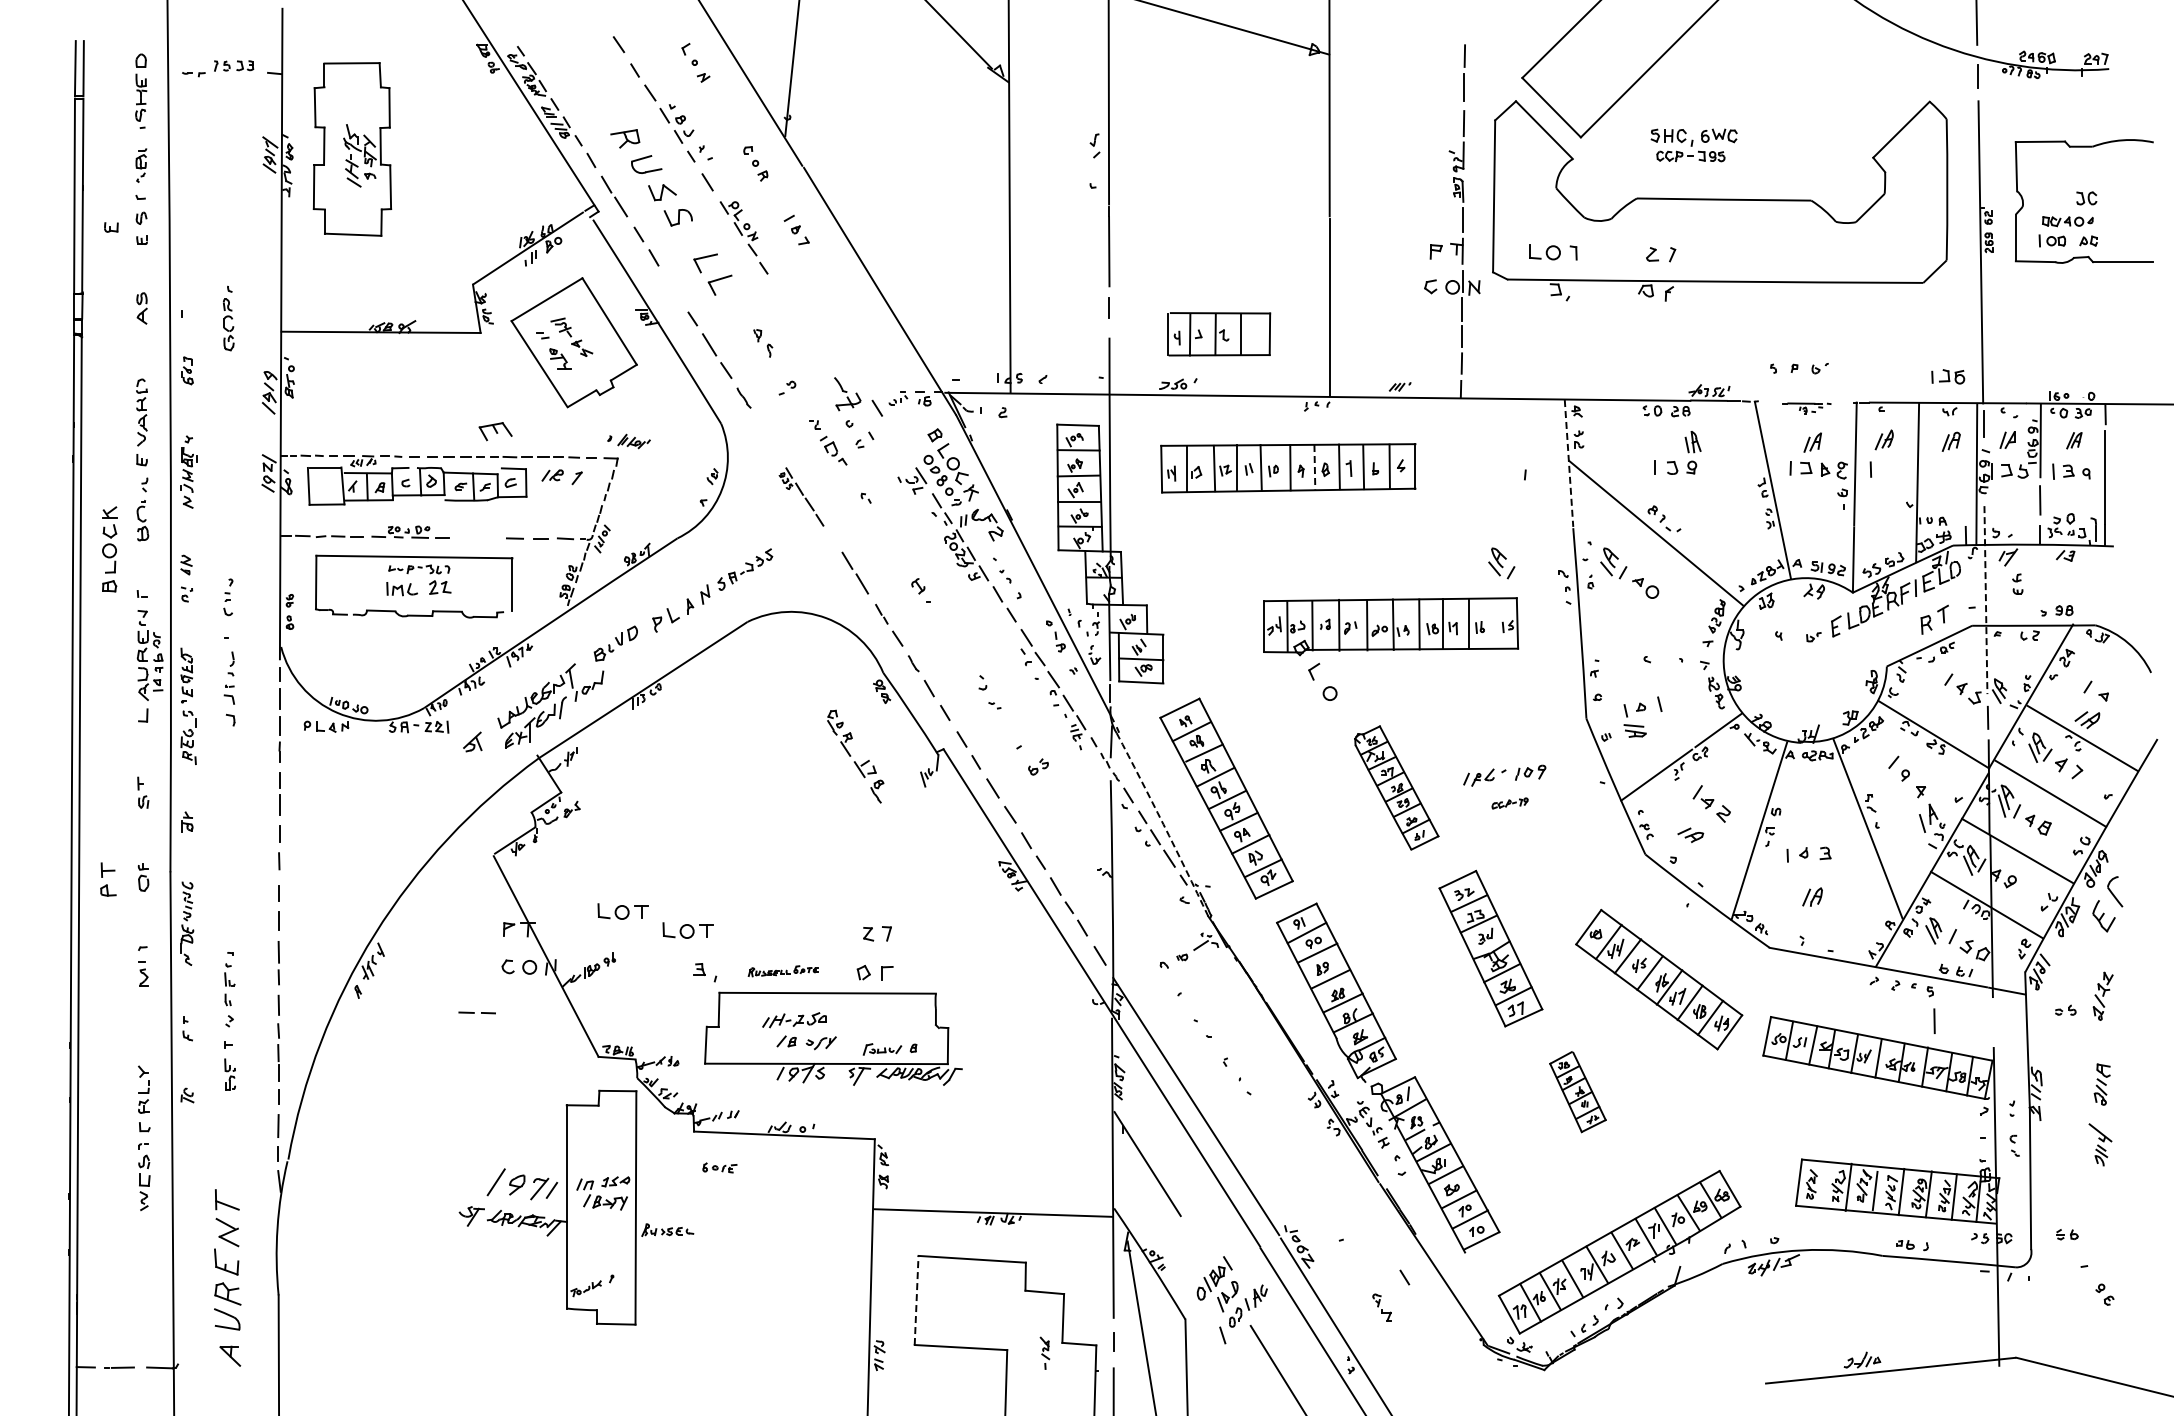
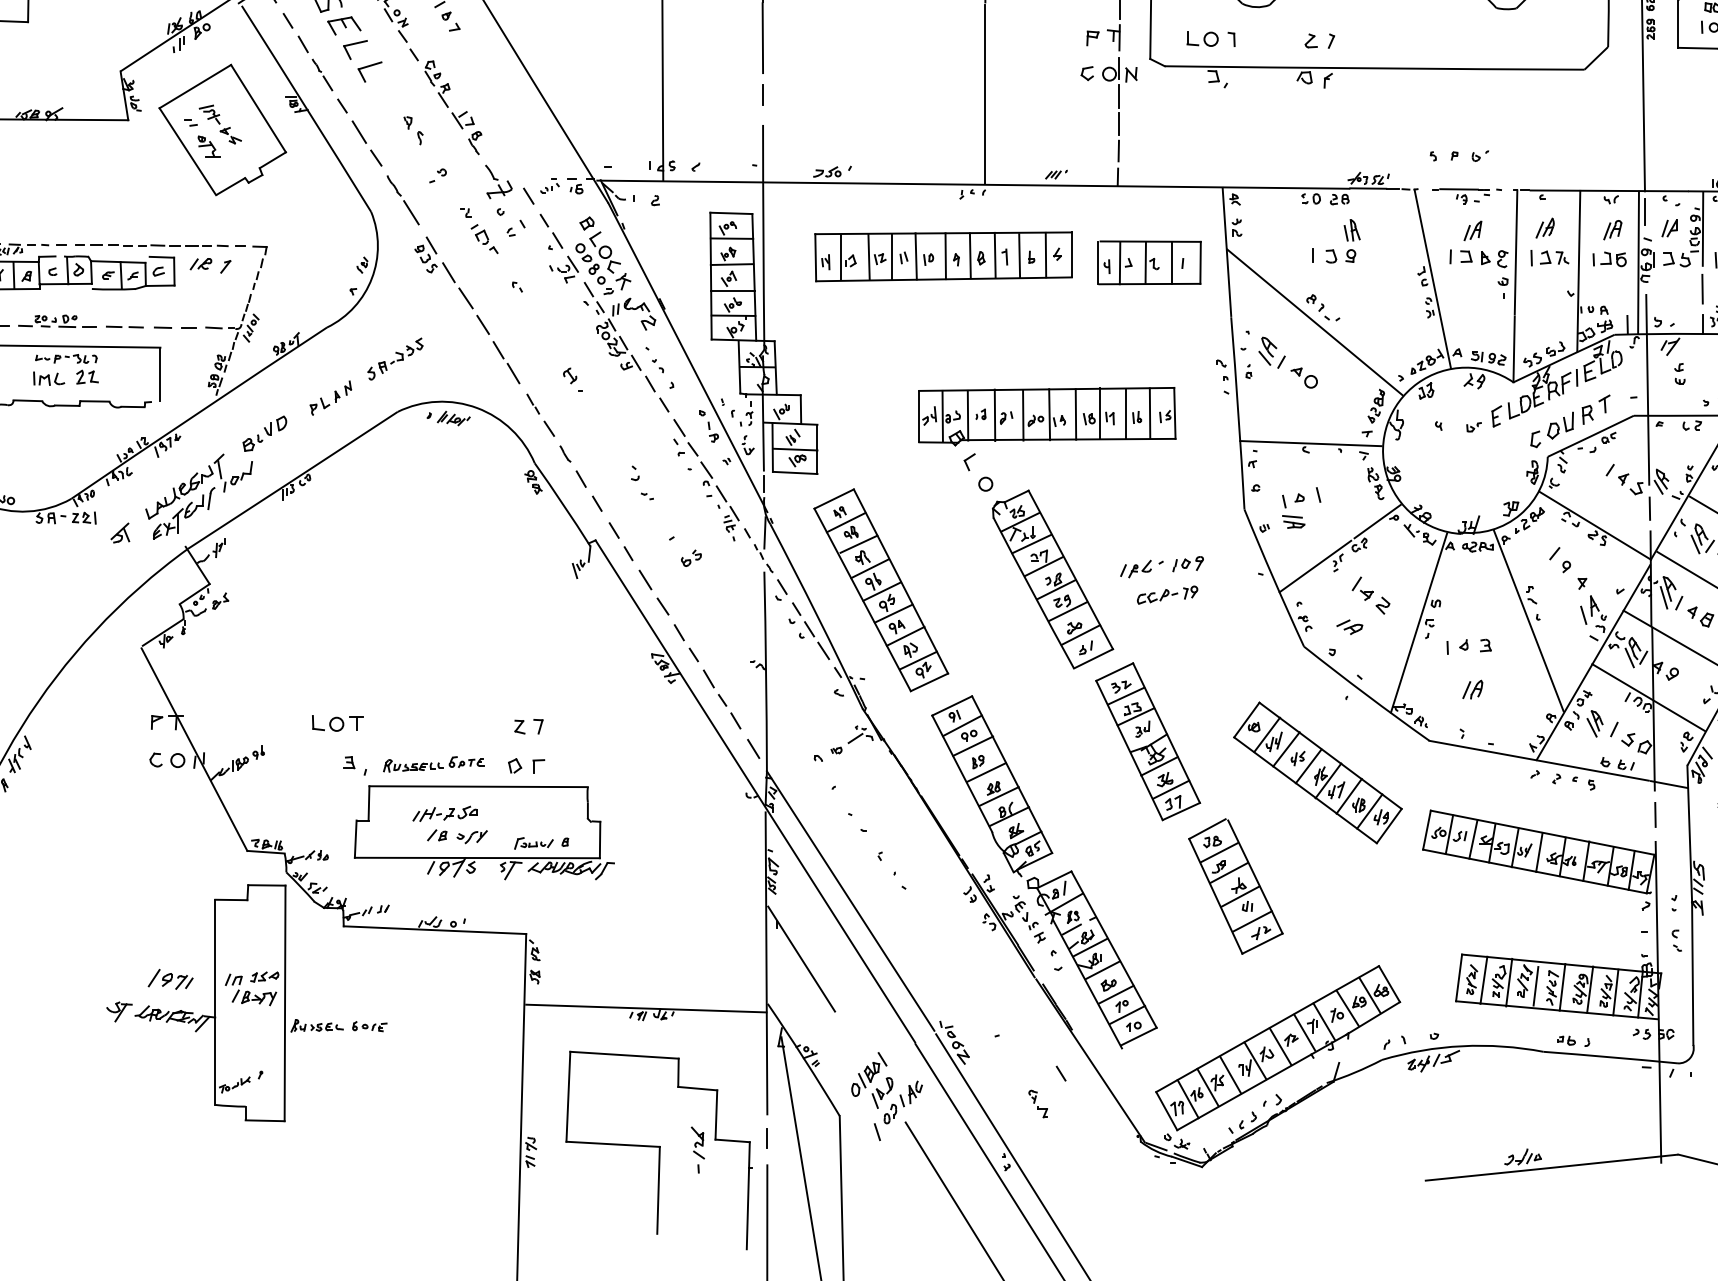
part: (672, 288) -> (321, 75), added
part: (1219, 334) -> (1149, 263), moved
part: (1948, 376) -> (1609, 259), moved
part: (1806, 408) -> (1466, 196), size x1.43
line: (760, 424) -> (410, 212), added
part: (495, 431) -> (344, 25), moved
part: (628, 441) -> (448, 418), moved
part: (899, 443) -> (551, 231), added
line: (1569, 463) -> (1227, 251), dashed -> solid
line: (1314, 467) -> (970, 255), dashed -> solid
part: (1893, 469) -> (1554, 258), added
part: (801, 496) -> (452, 285), size x1.67
part: (1501, 563) -> (1158, 352), removed
line: (1985, 600) -> (1647, 390), dashed -> solid
part: (681, 607) -> (331, 397), size x0.71
line: (1492, 623) -> (1149, 413), added
part: (1890, 639) -> (1551, 429), added
line: (1652, 652) -> (1311, 442), added
part: (855, 756) -> (453, 107), moved
part: (1396, 787) -> (1052, 579), size x1.43
part: (1509, 803) -> (1166, 595), size x1.67
arc: (1163, 824) -> (817, 616), dashed -> solid
part: (622, 911) -> (271, 704), removed
part: (783, 971) -> (434, 764), size x1.43
line: (474, 1012) -> (122, 326), moved
line: (1934, 1020) -> (1655, 814), moved
part: (1577, 1091) -> (1235, 885), size x1.67
part: (719, 1167) -> (369, 1026), moved
part: (522, 1183) -> (170, 978), size x0.62
line: (1823, 1184) -> (1483, 979), added
line: (916, 1300) -> (568, 1096), dashed -> solid
part: (1044, 1353) -> (697, 1150), size x1.43

